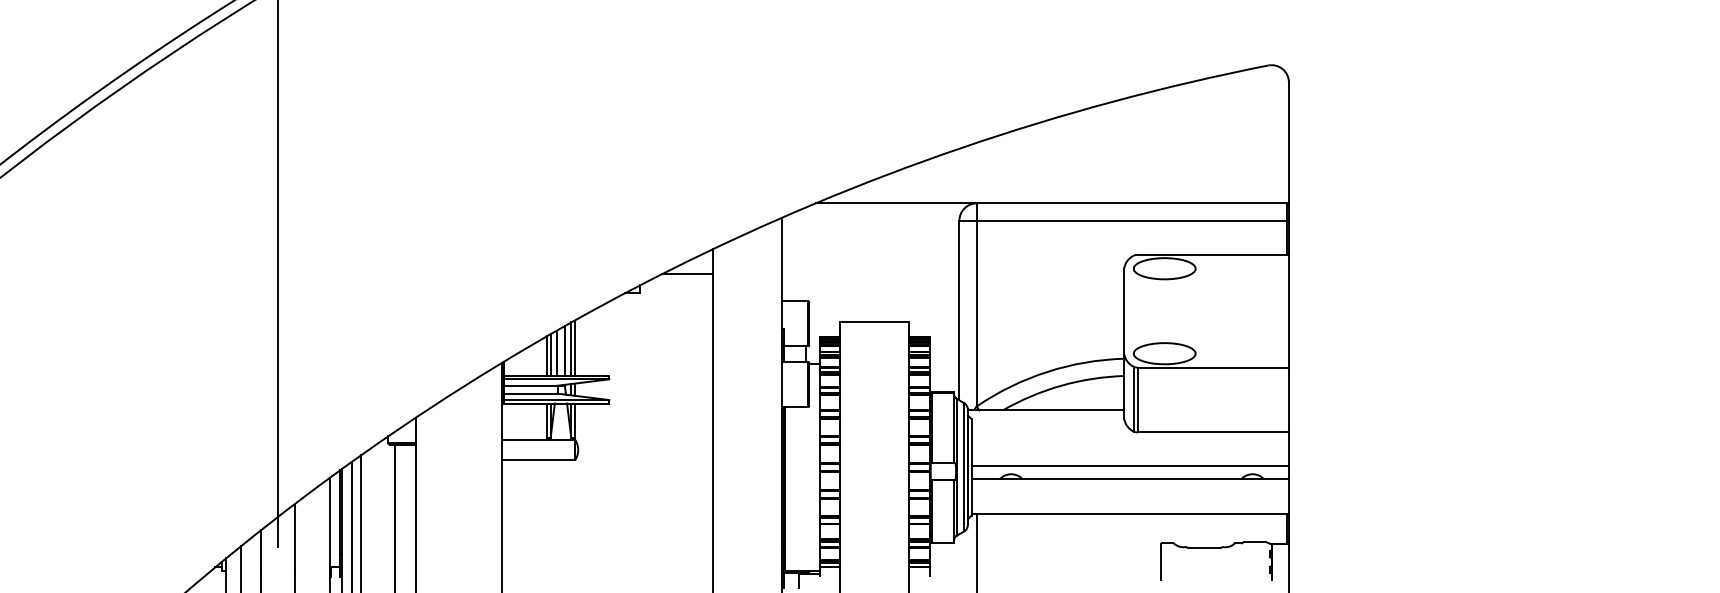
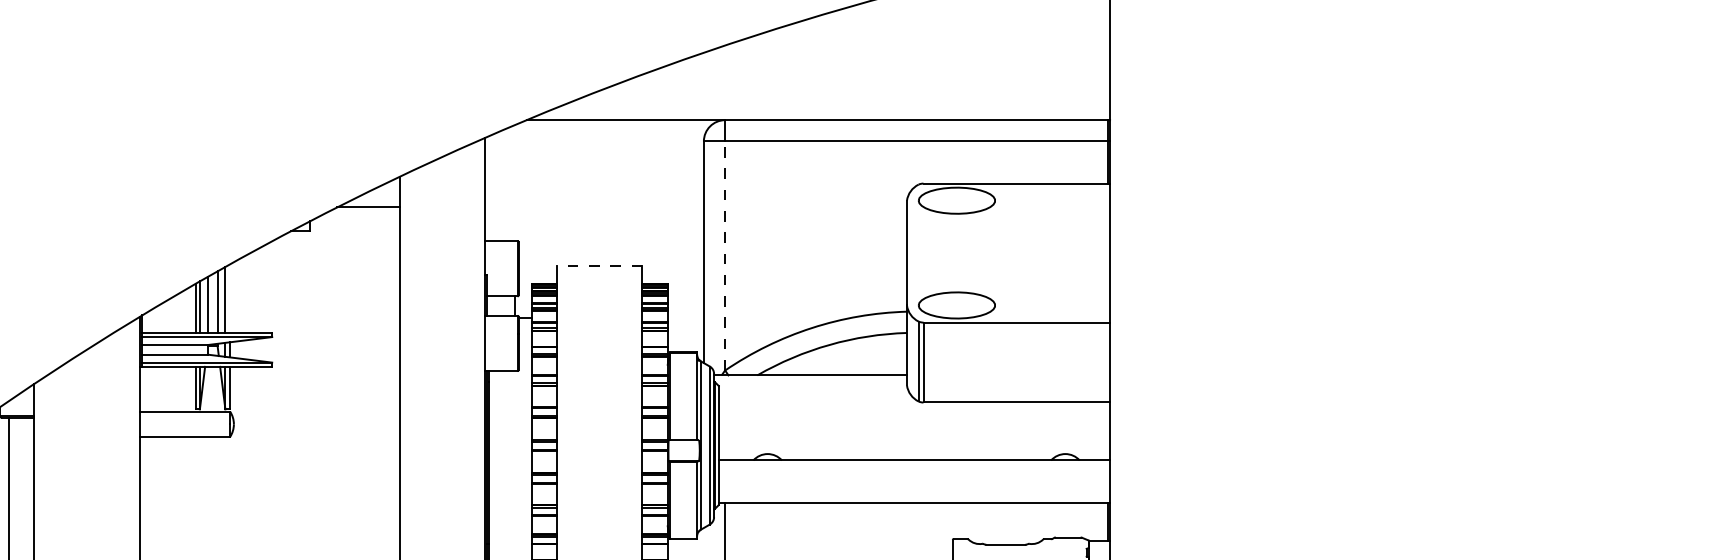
line: (976, 313) -> (724, 255), solid -> dashed
line: (874, 321) -> (599, 265), solid -> dashed
line: (574, 347) -> (229, 297), removed
line: (1129, 465) -> (913, 443), removed

